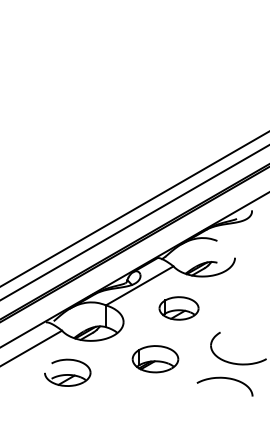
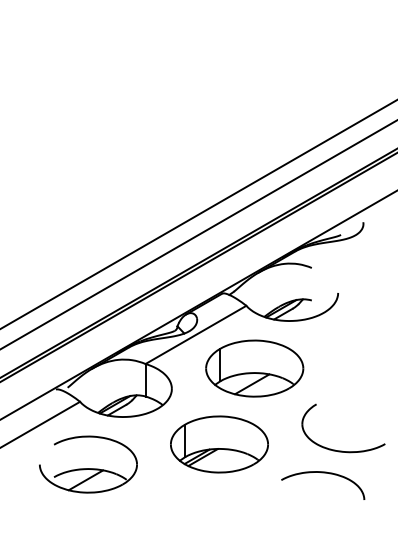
part: (178, 308) -> (253, 368), size x1.67
part: (155, 358) -> (219, 443), size x1.43
part: (67, 372) -> (88, 464), size x1.43

